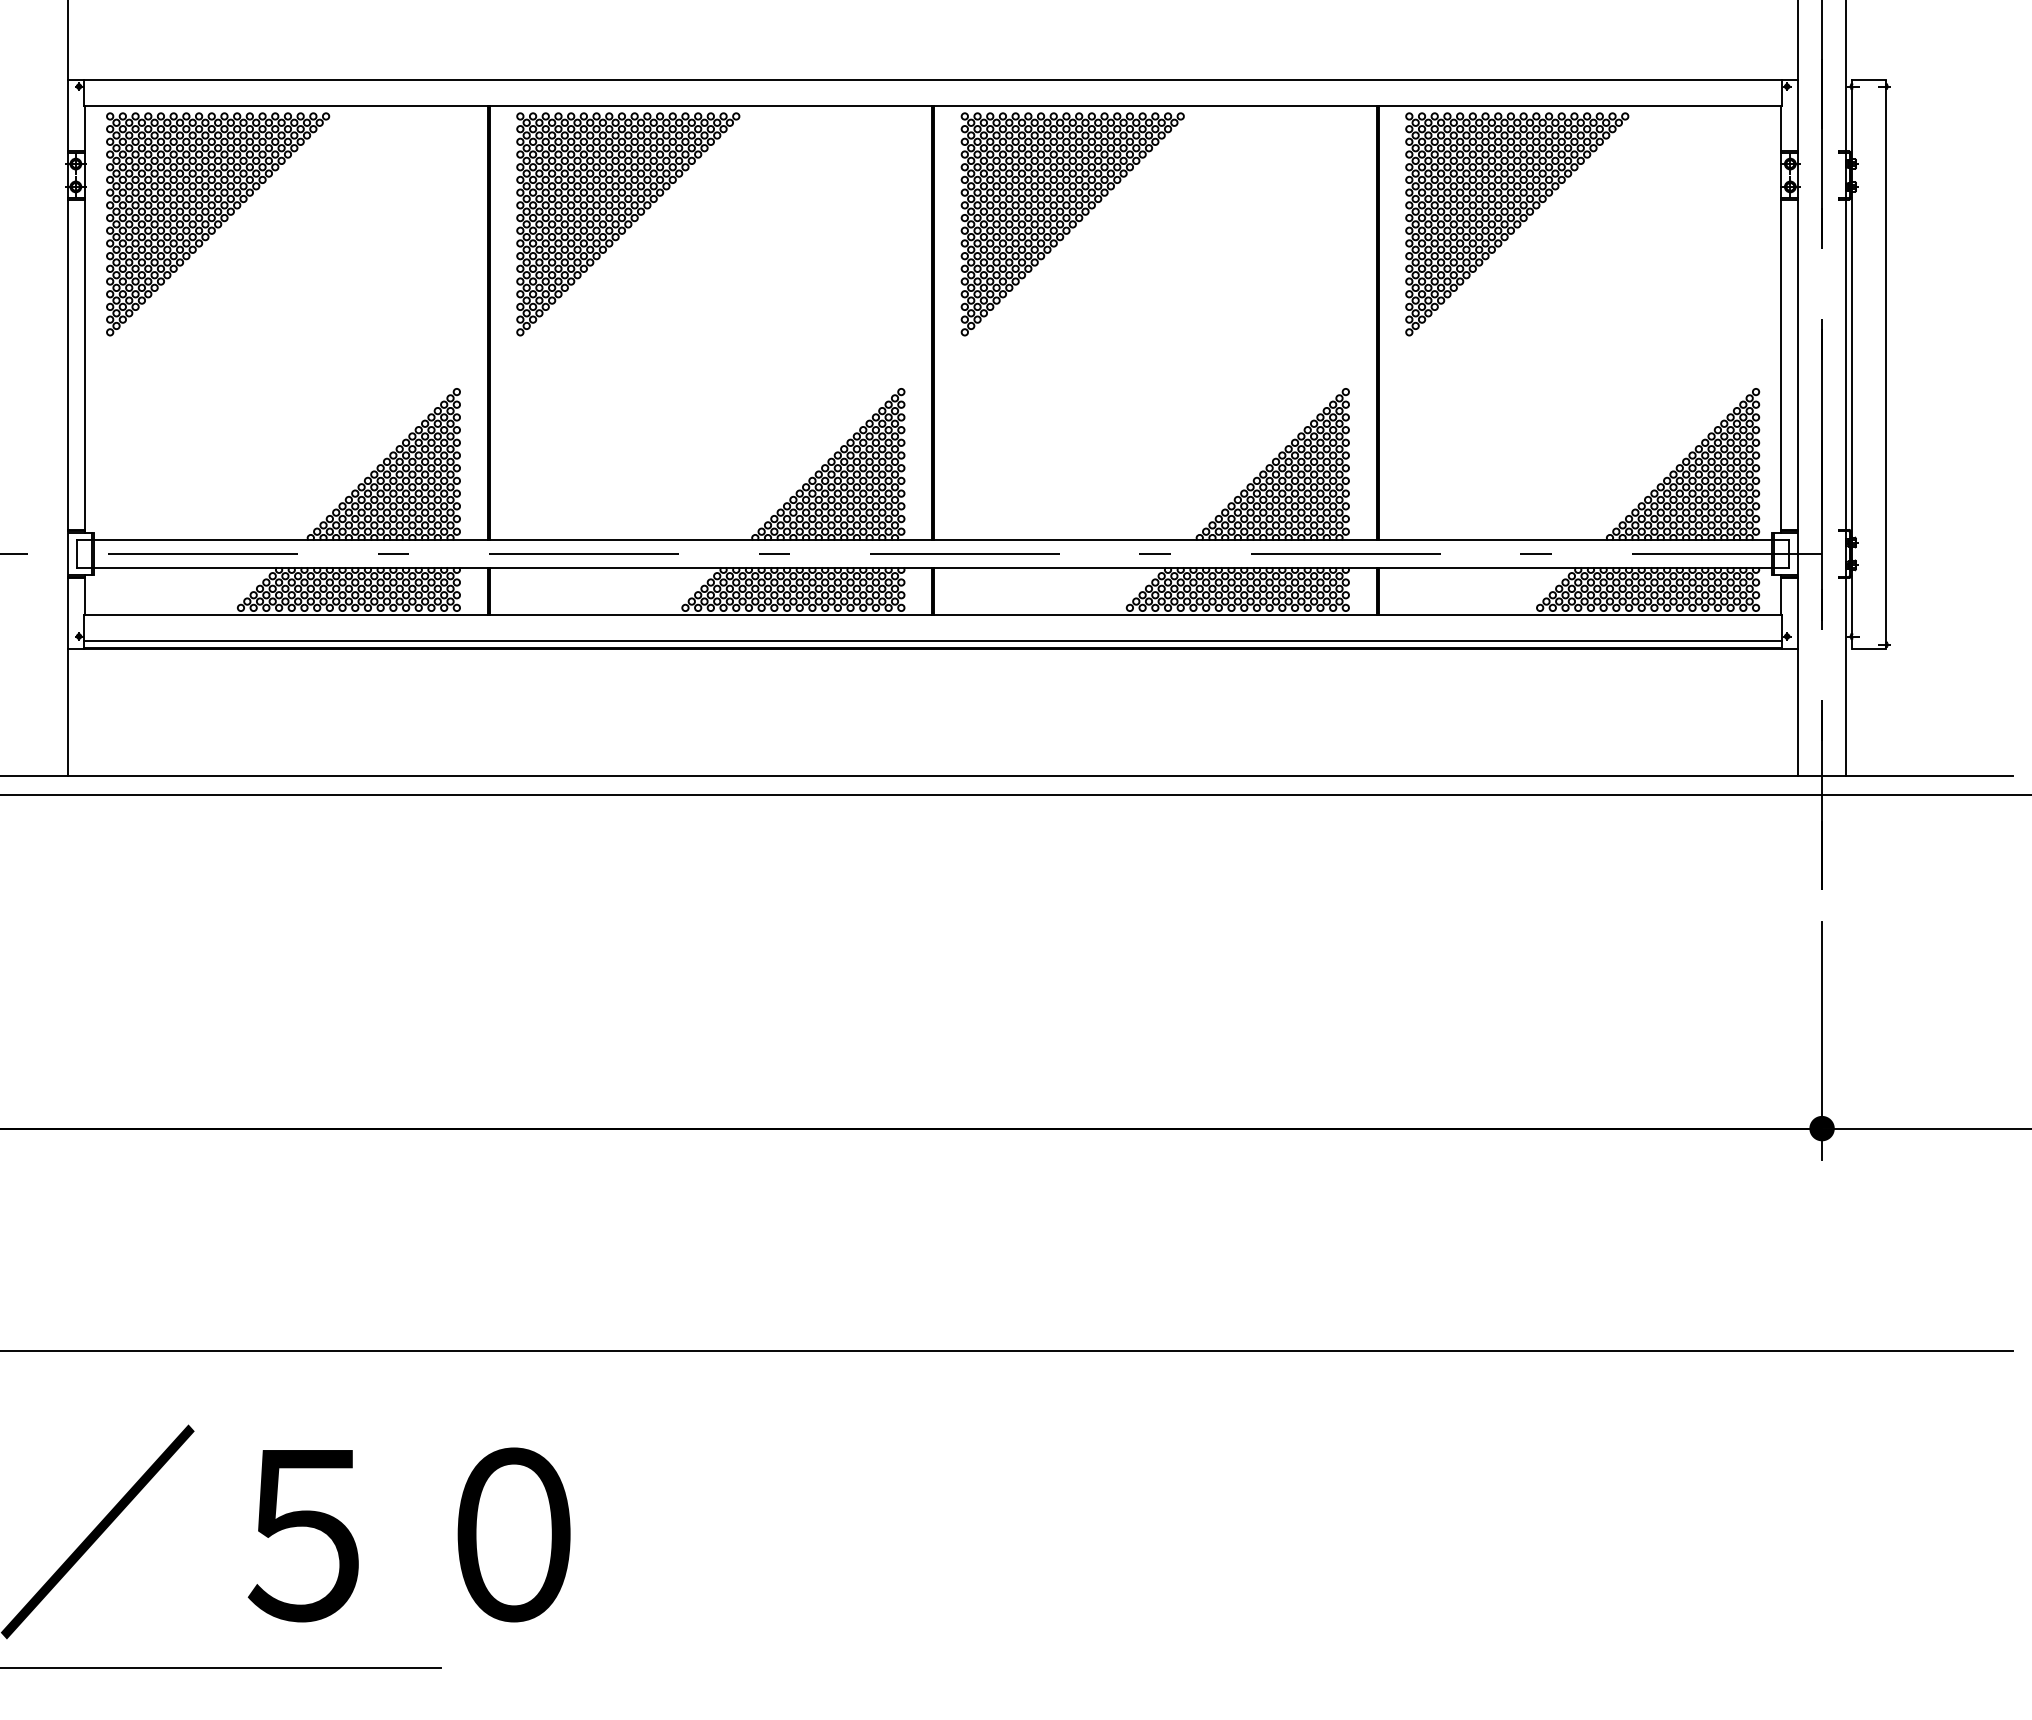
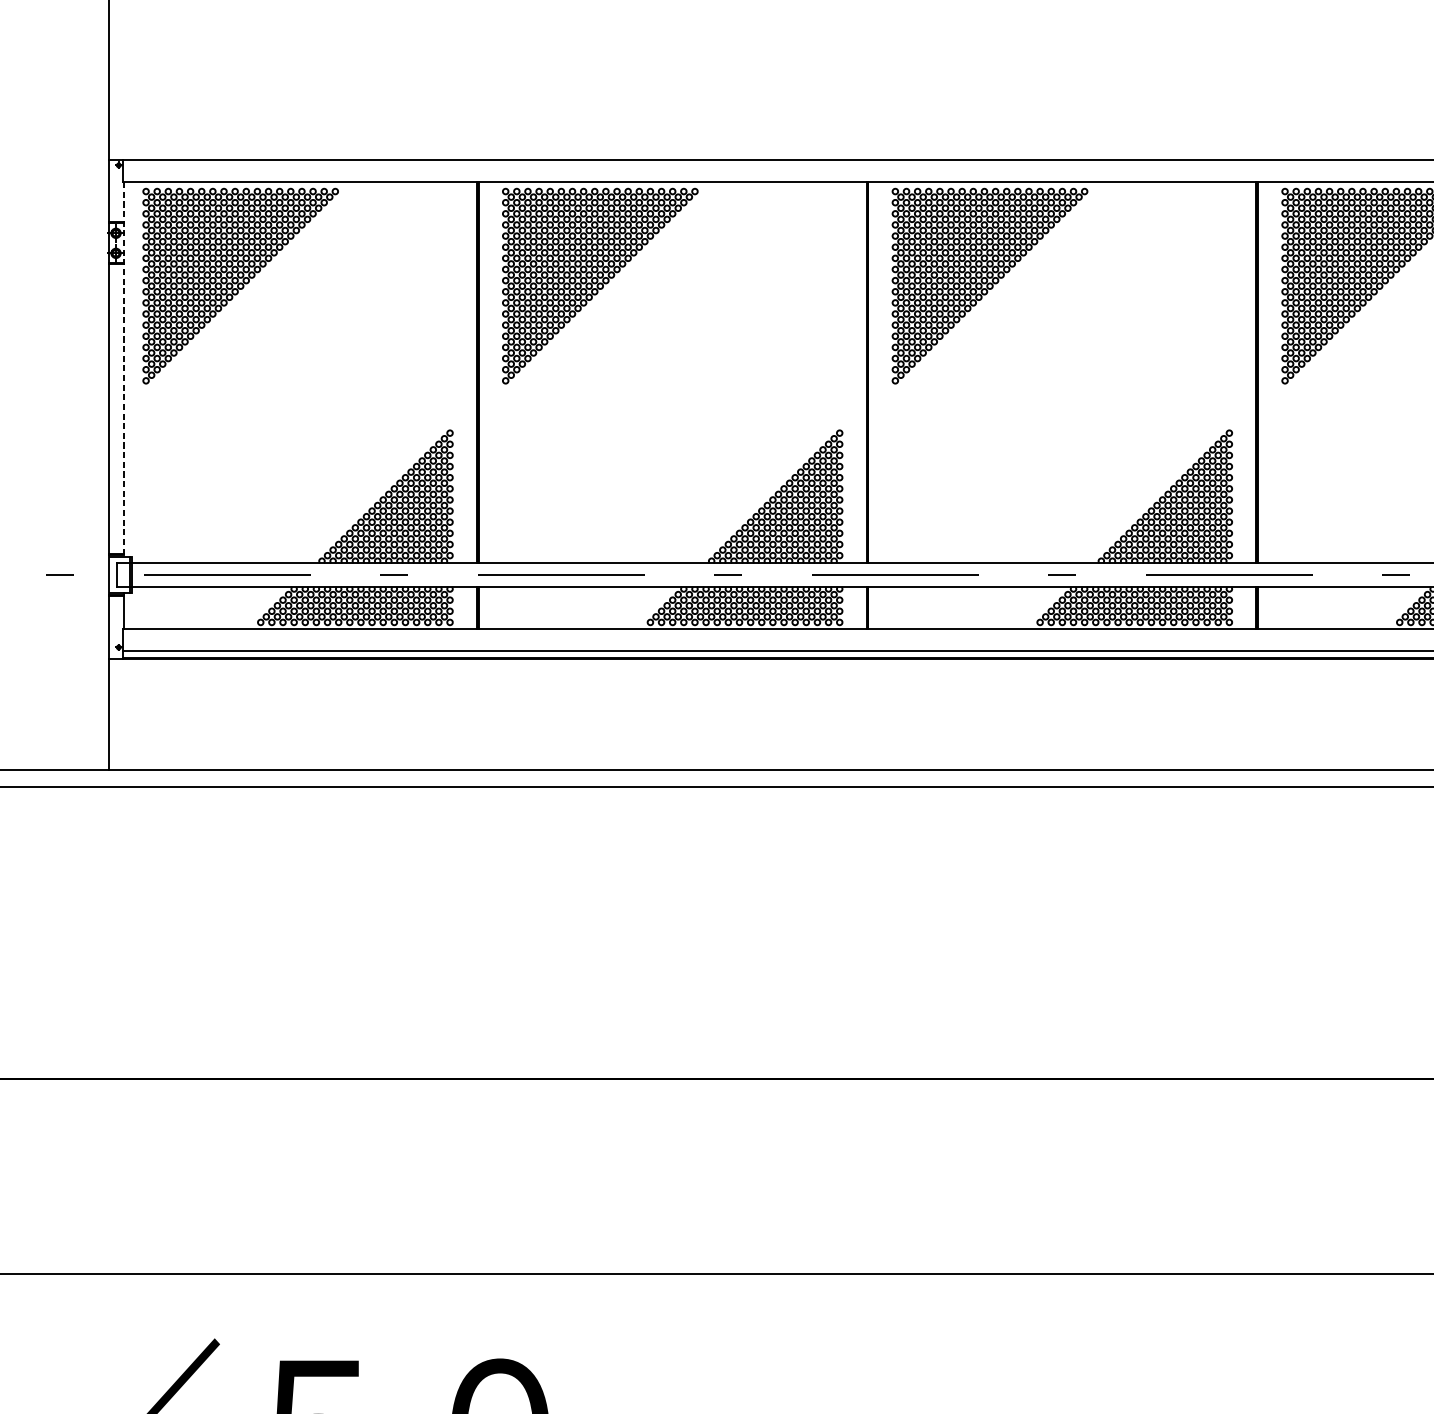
line: (85, 319) -> (124, 369), solid -> dashed

